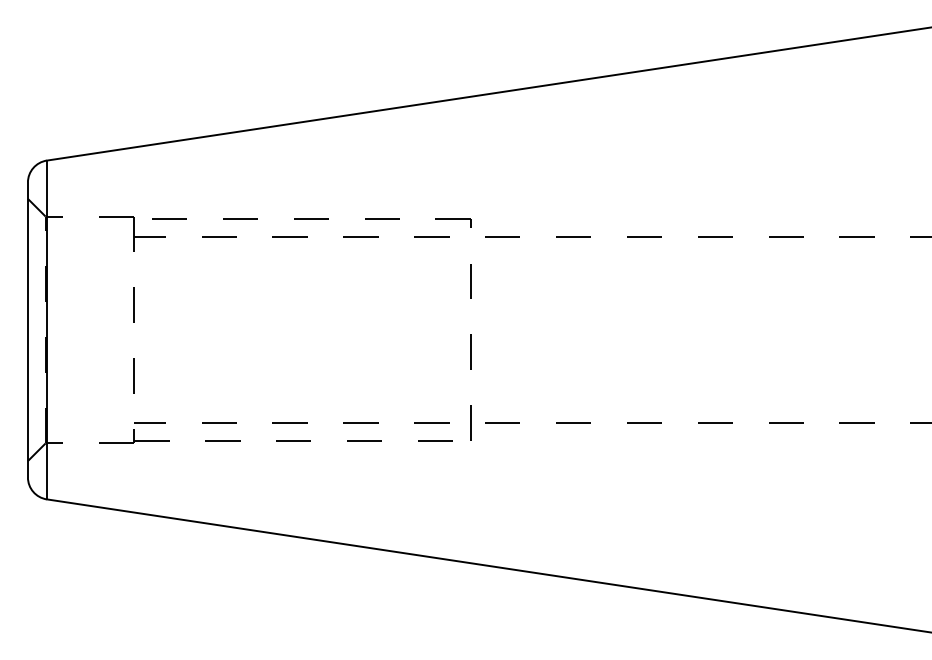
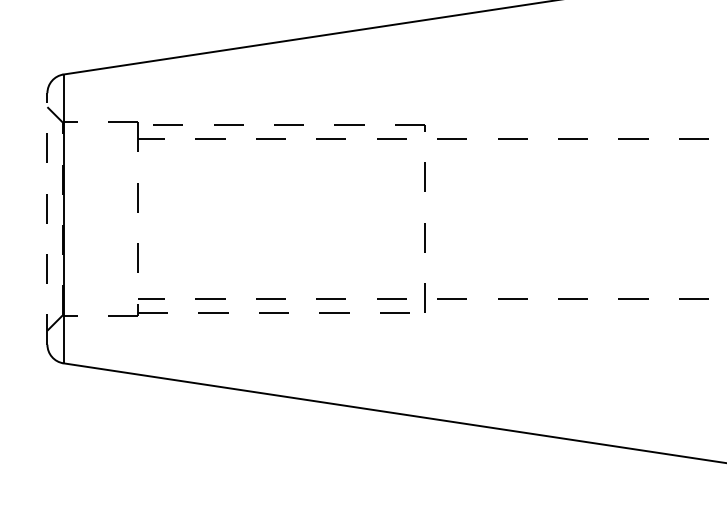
line: (27, 329) -> (47, 218), solid -> dashed

